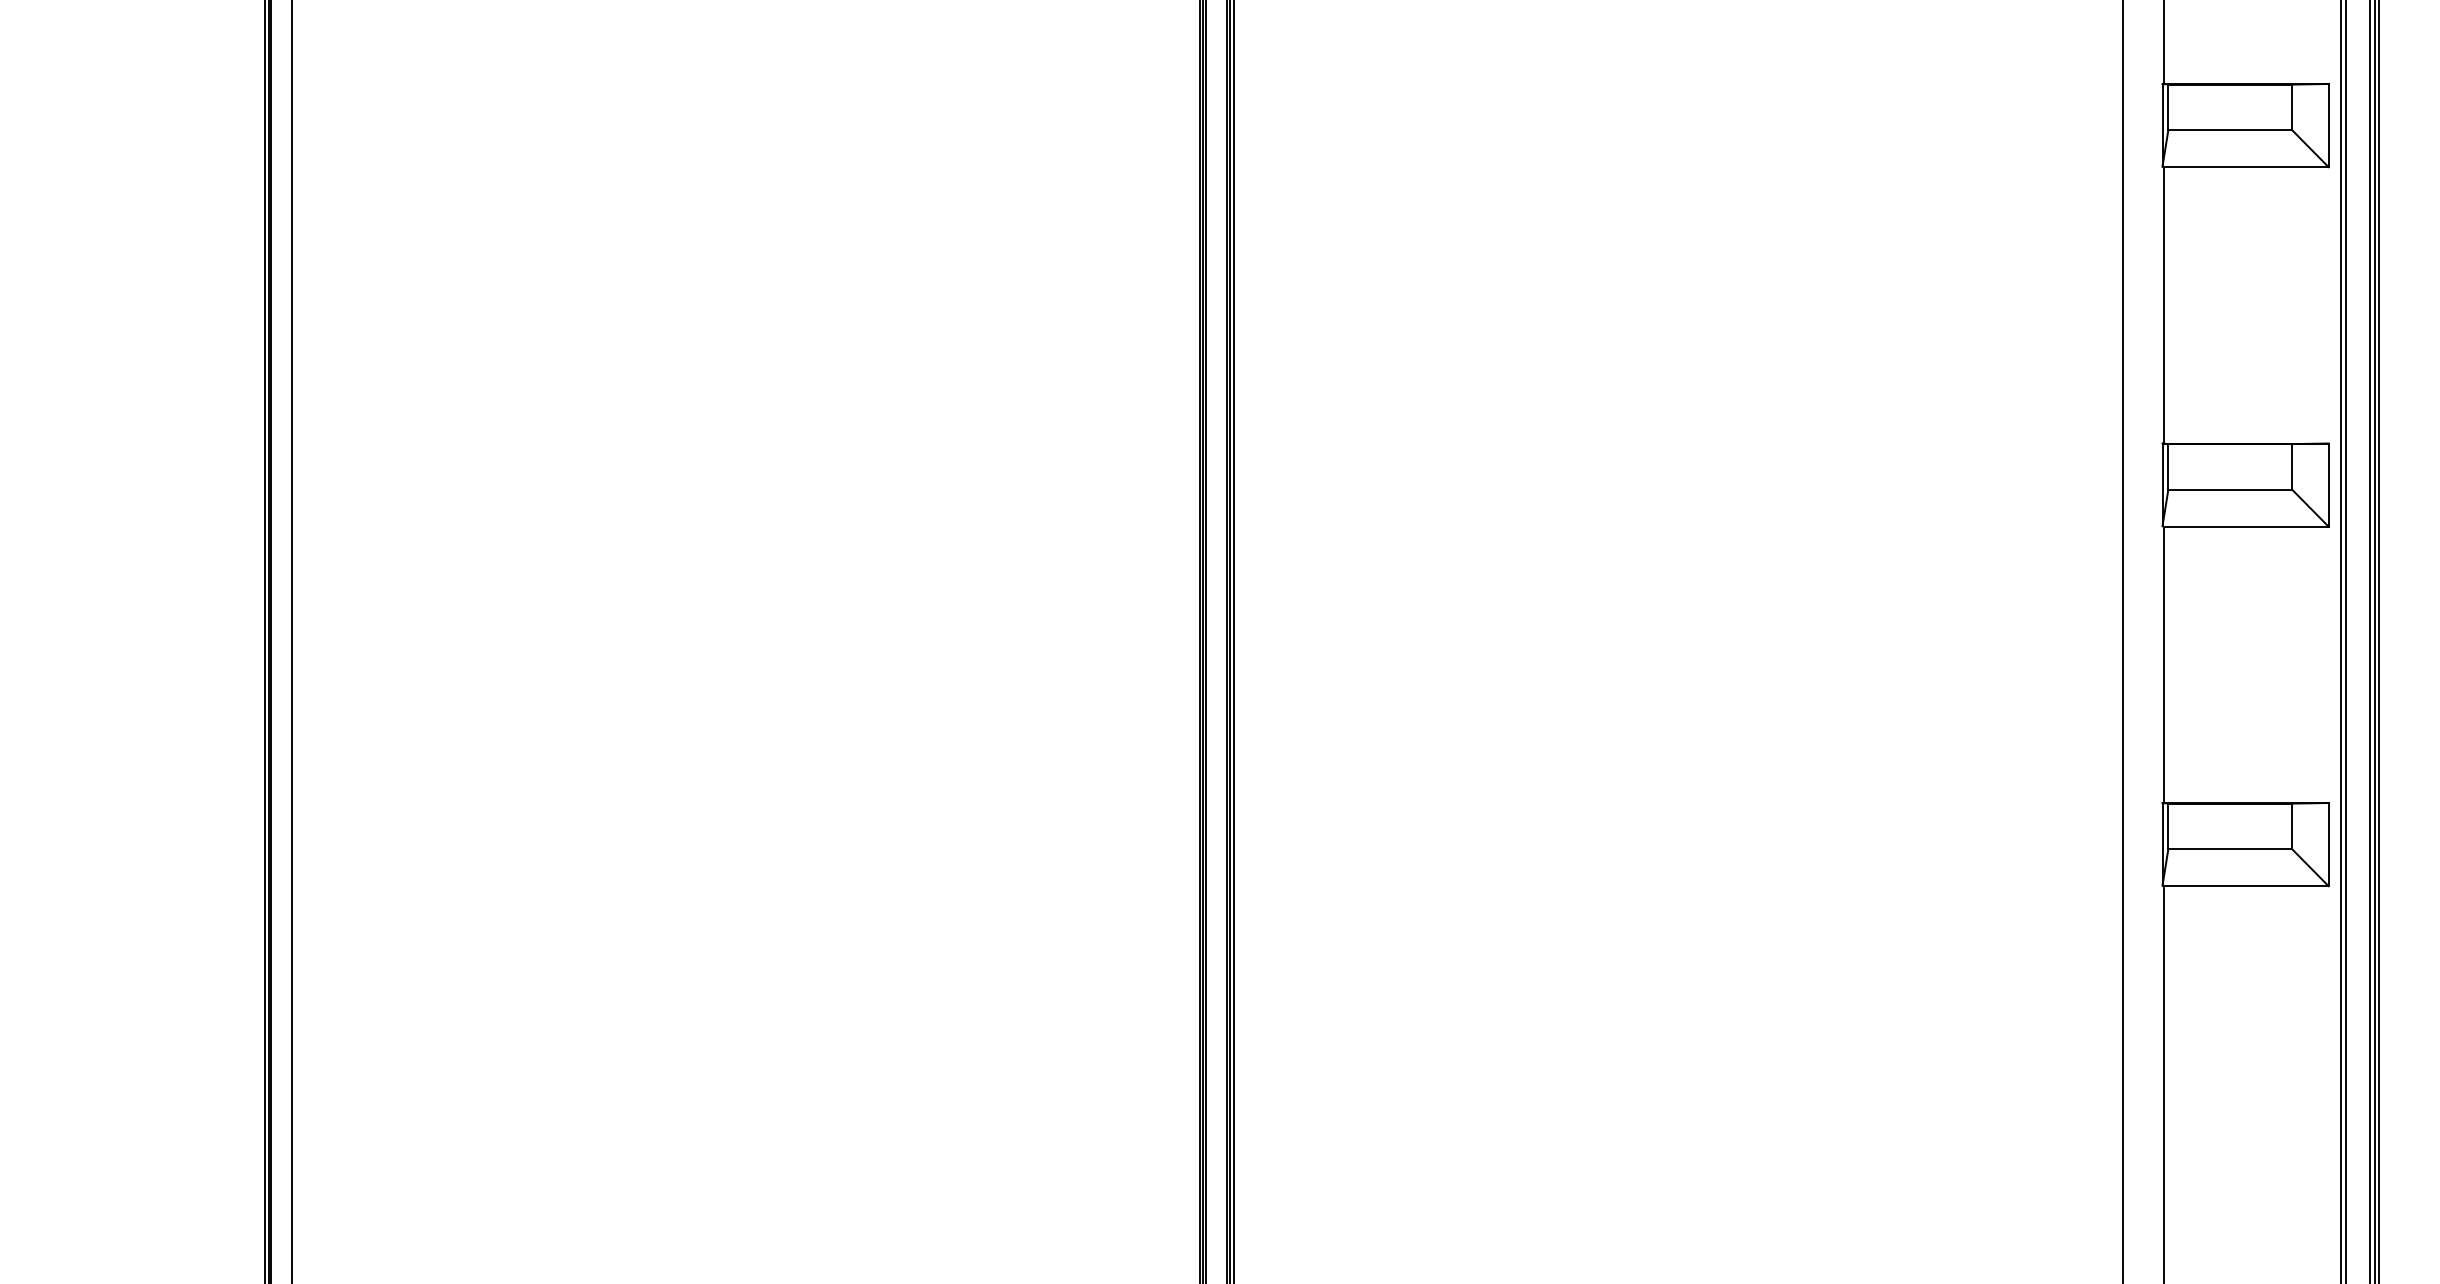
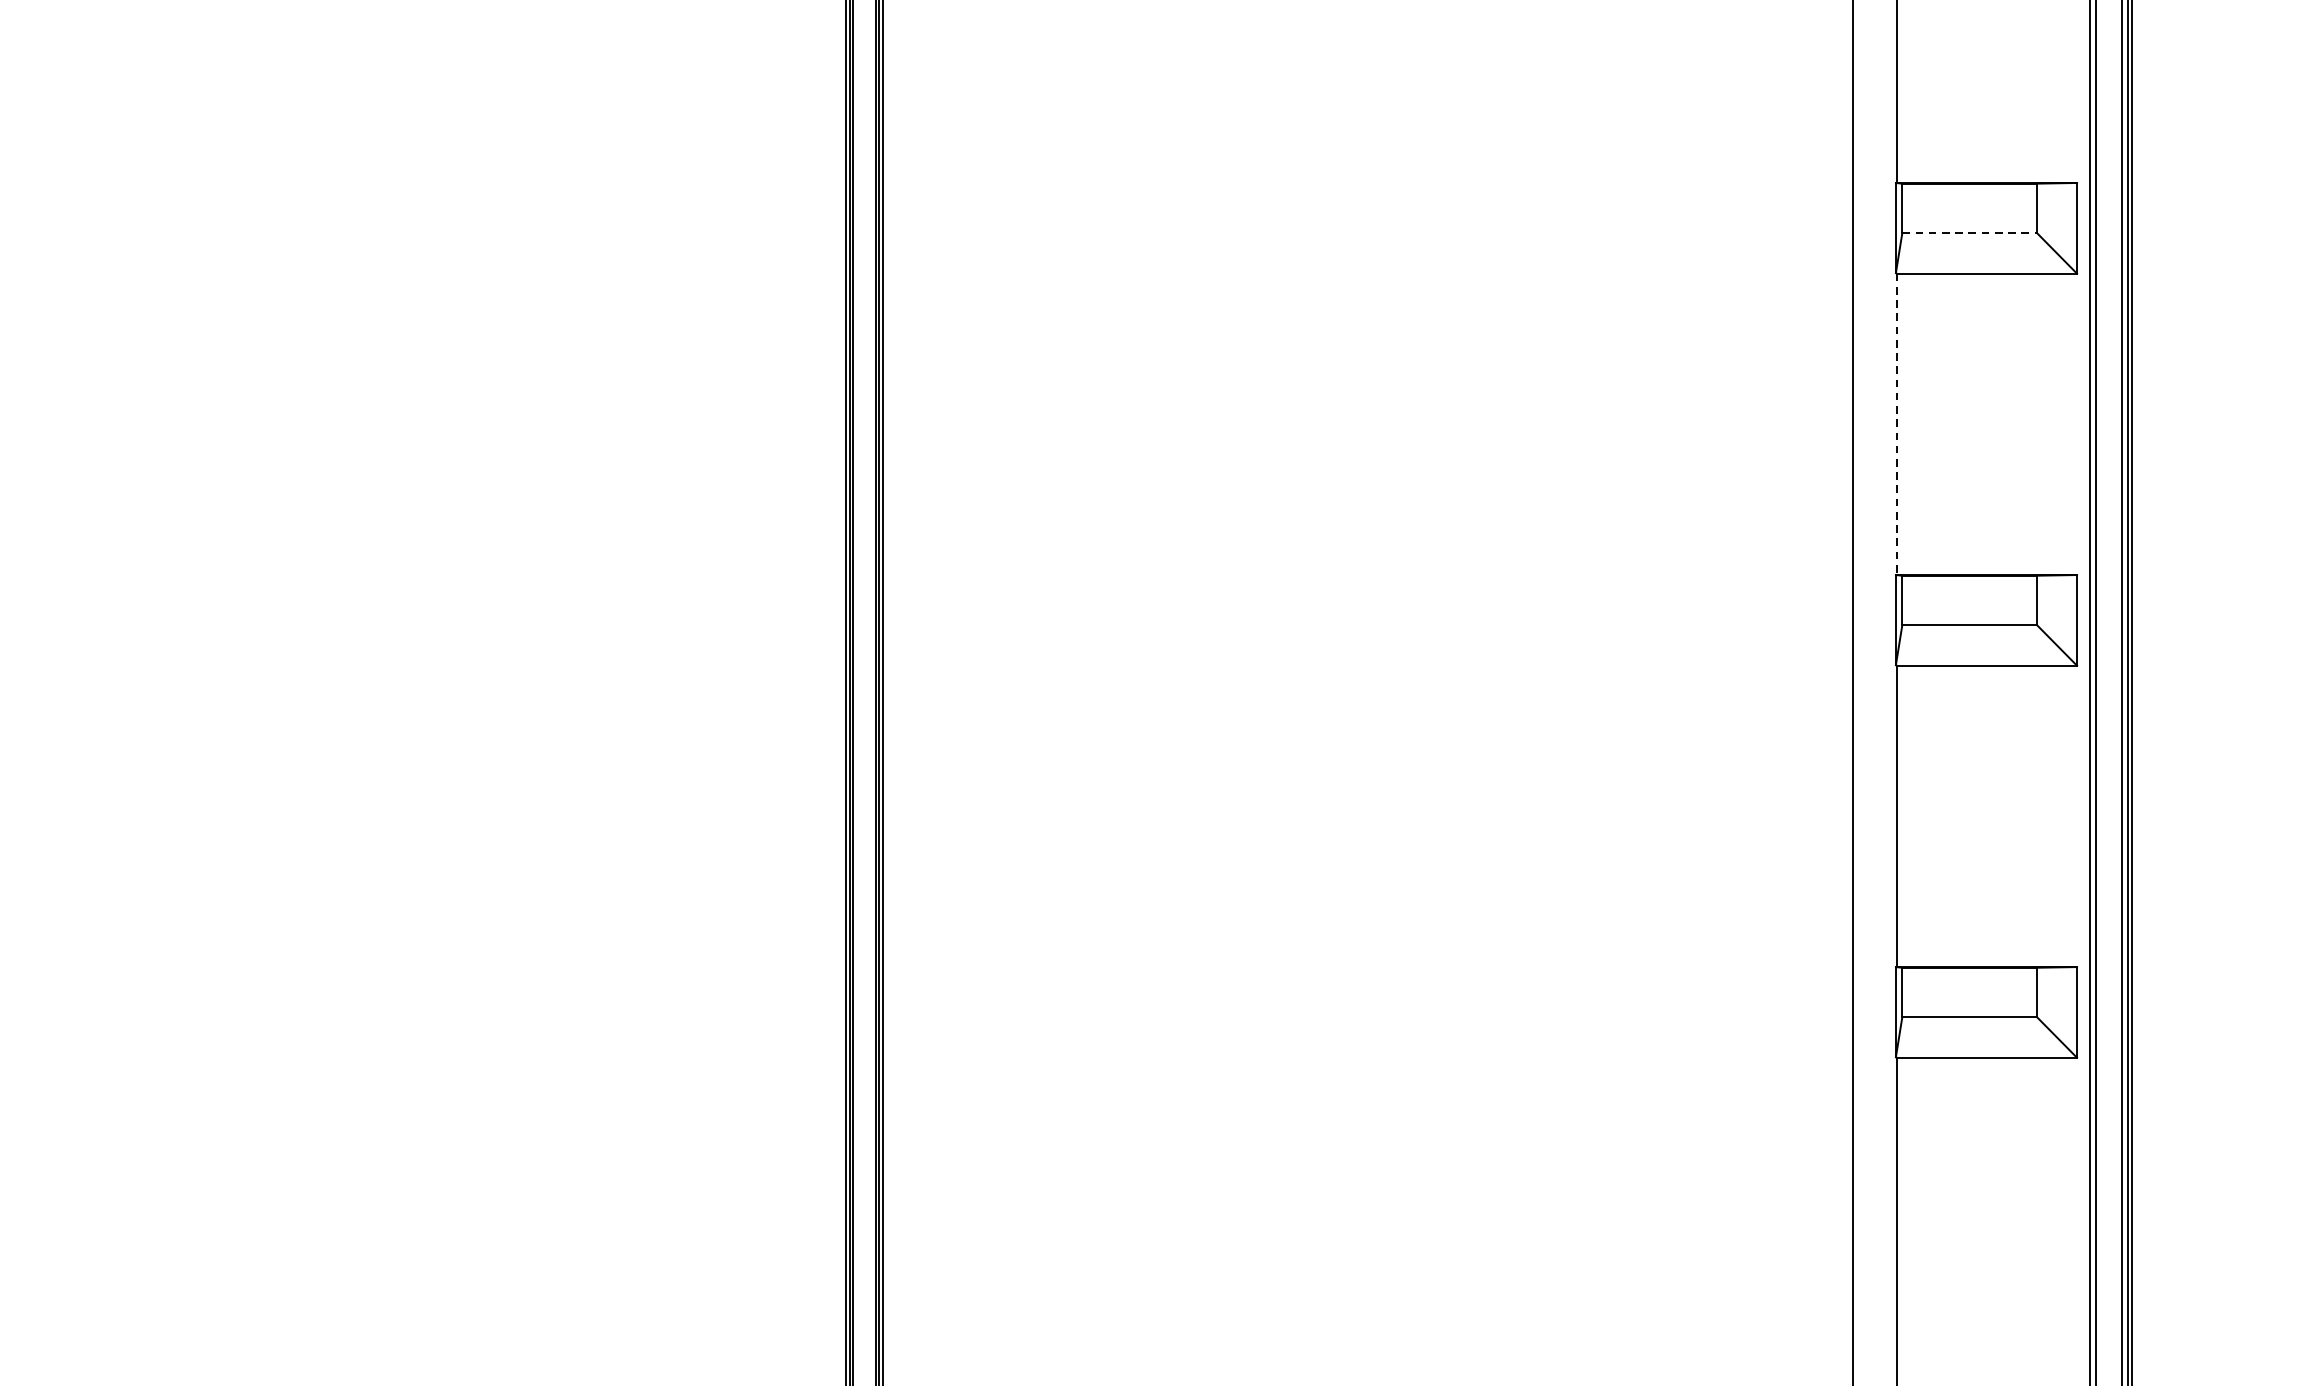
line: (2230, 130) -> (1970, 233), solid -> dashed
line: (2163, 305) -> (1896, 424), solid -> dashed

